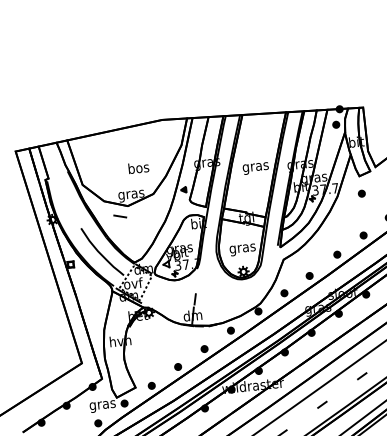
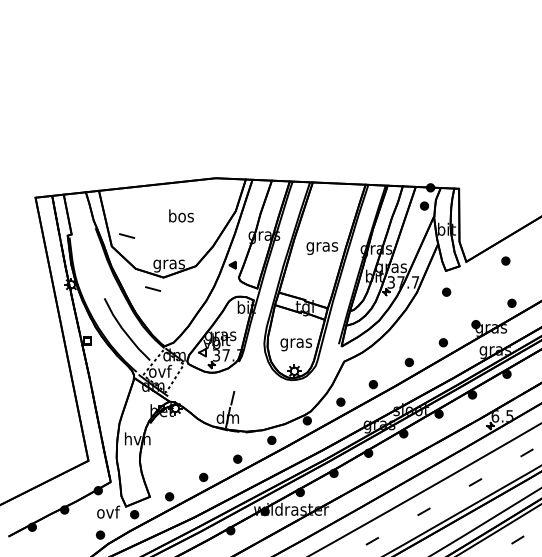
text: (138, 167) -> (181, 215), moved
line: (94, 174) -> (127, 235), added
text: (102, 404) -> (107, 513), gras -> ovf

